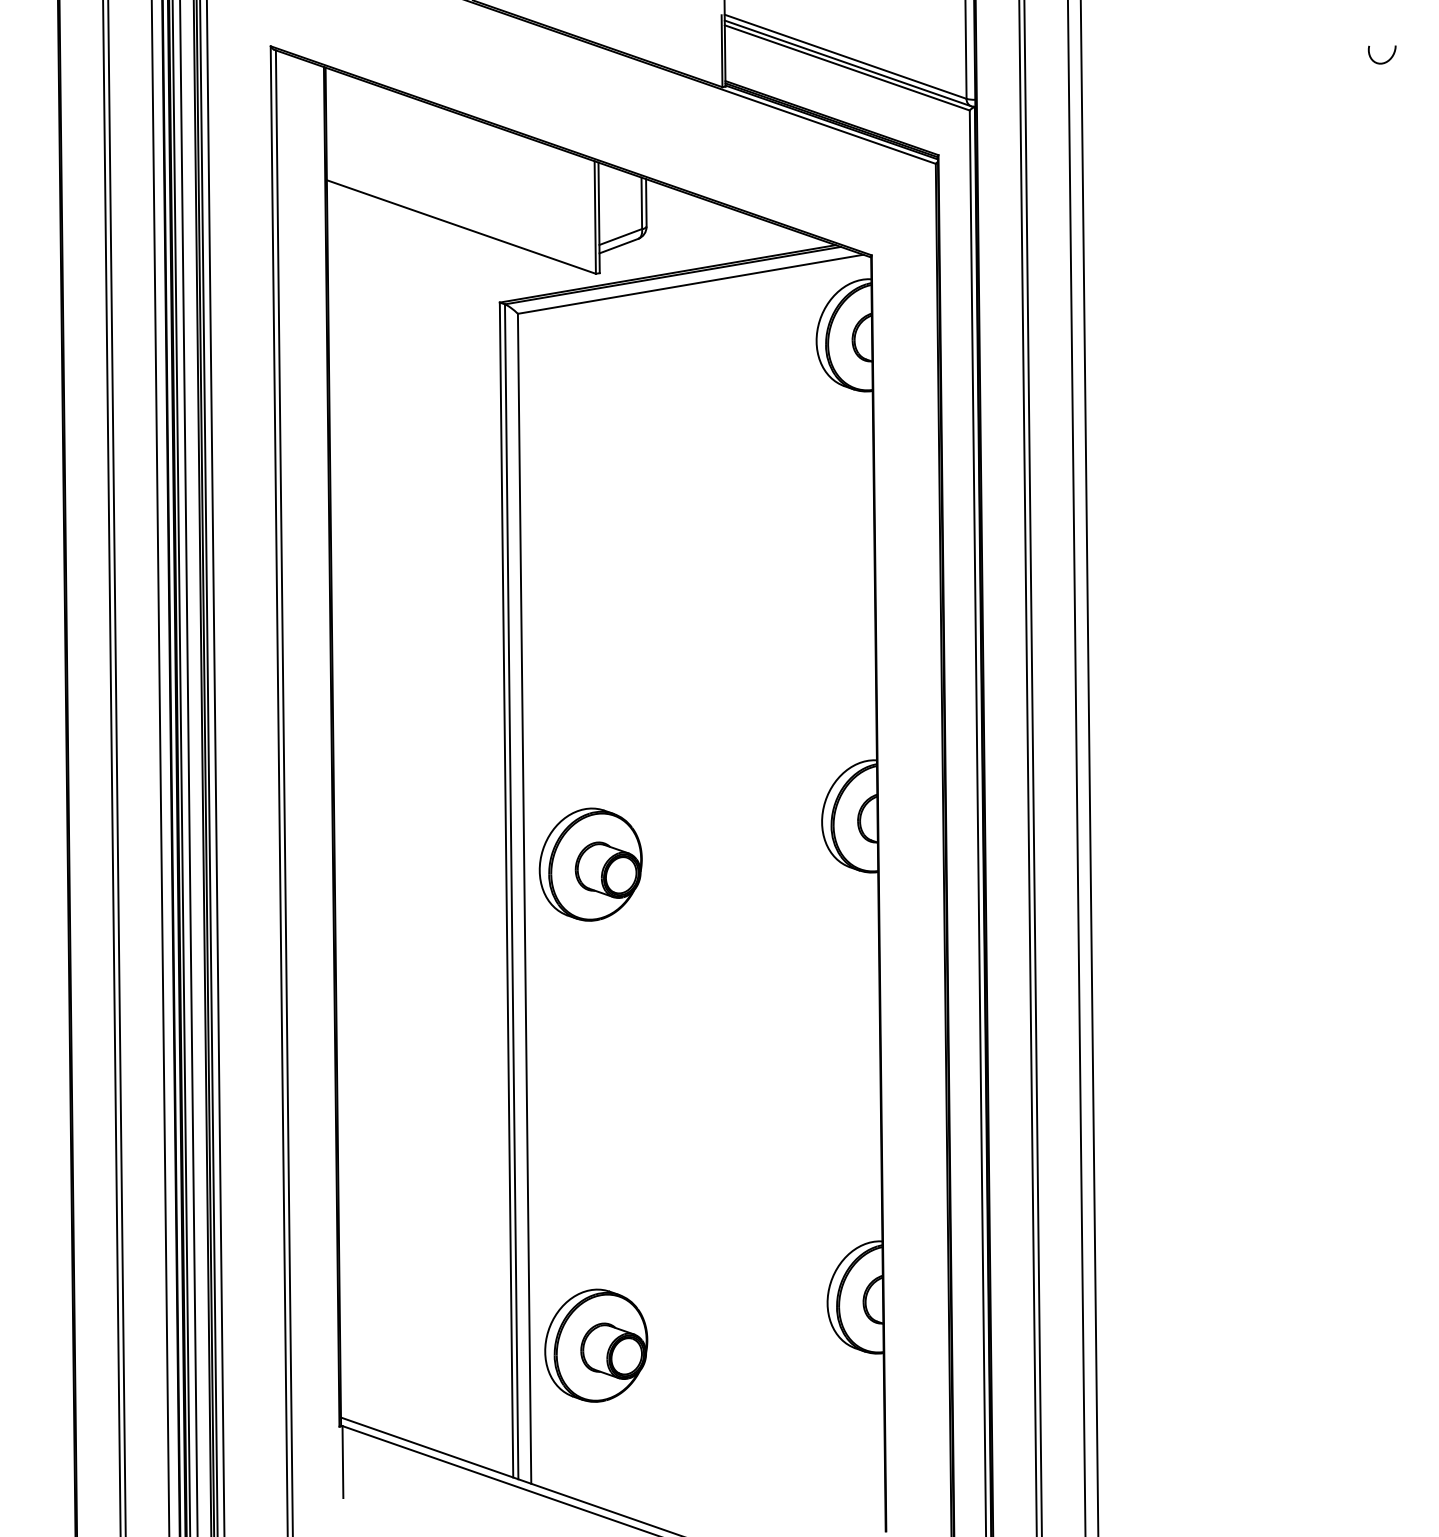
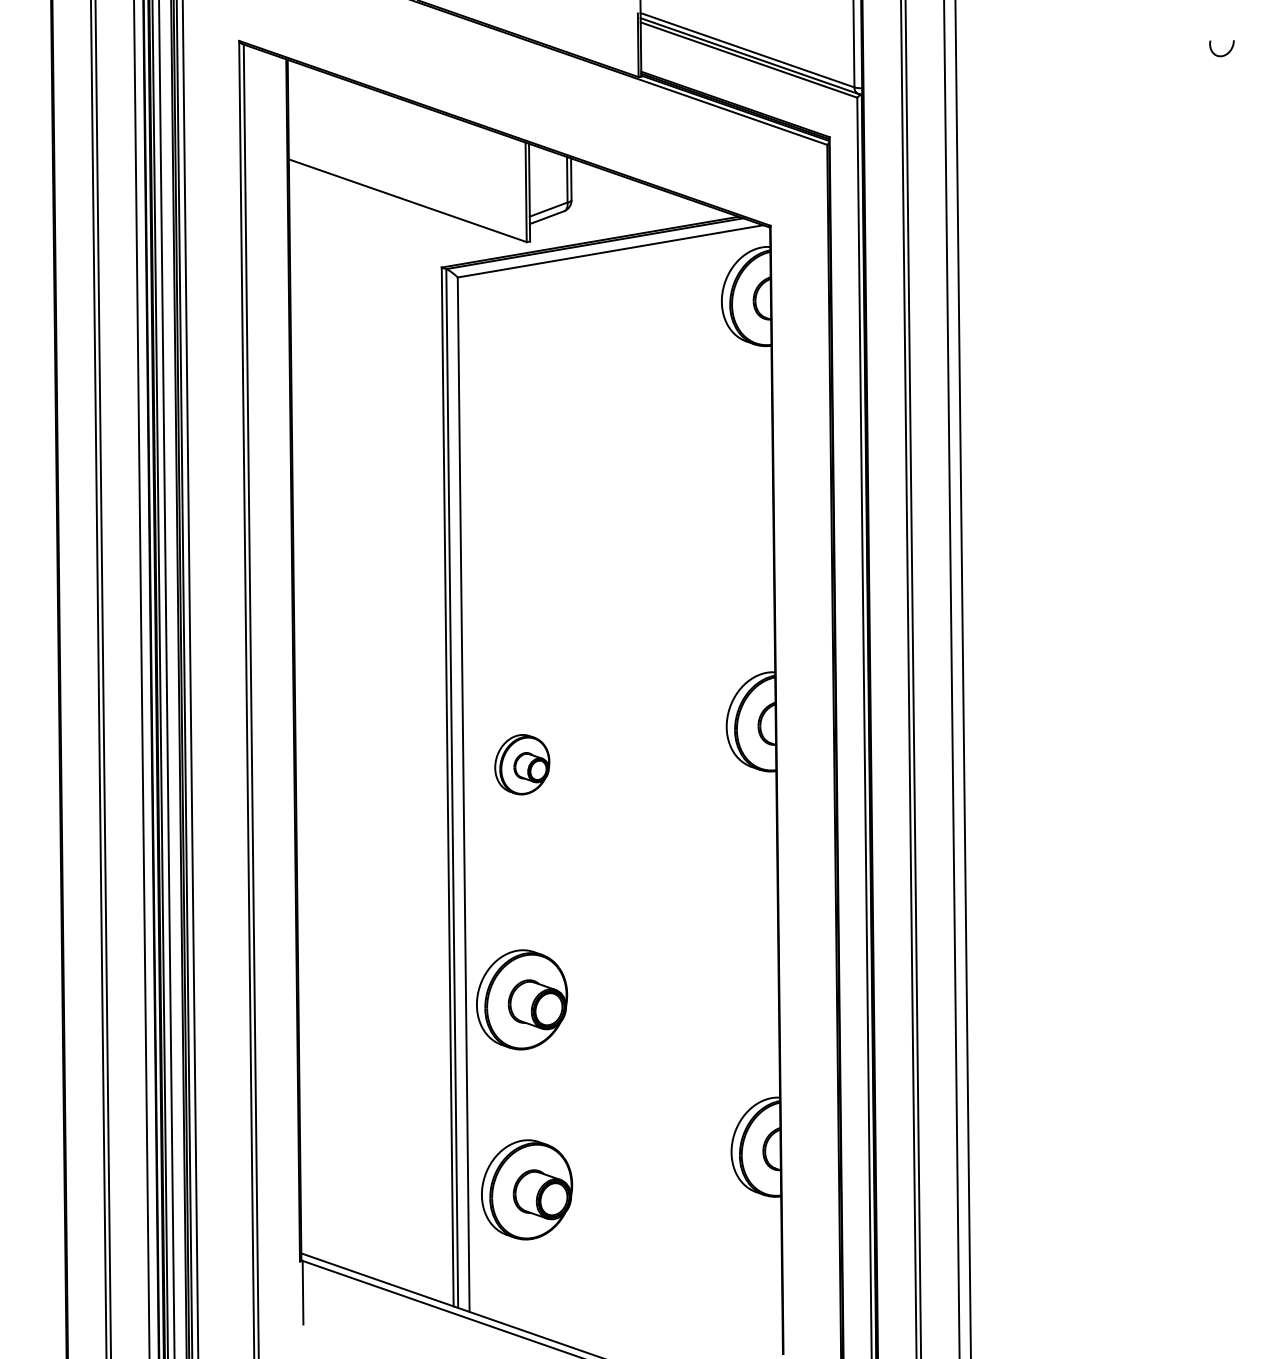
part: (591, 864) -> (522, 764), size x0.6
part: (591, 1130) -> (522, 999), added

